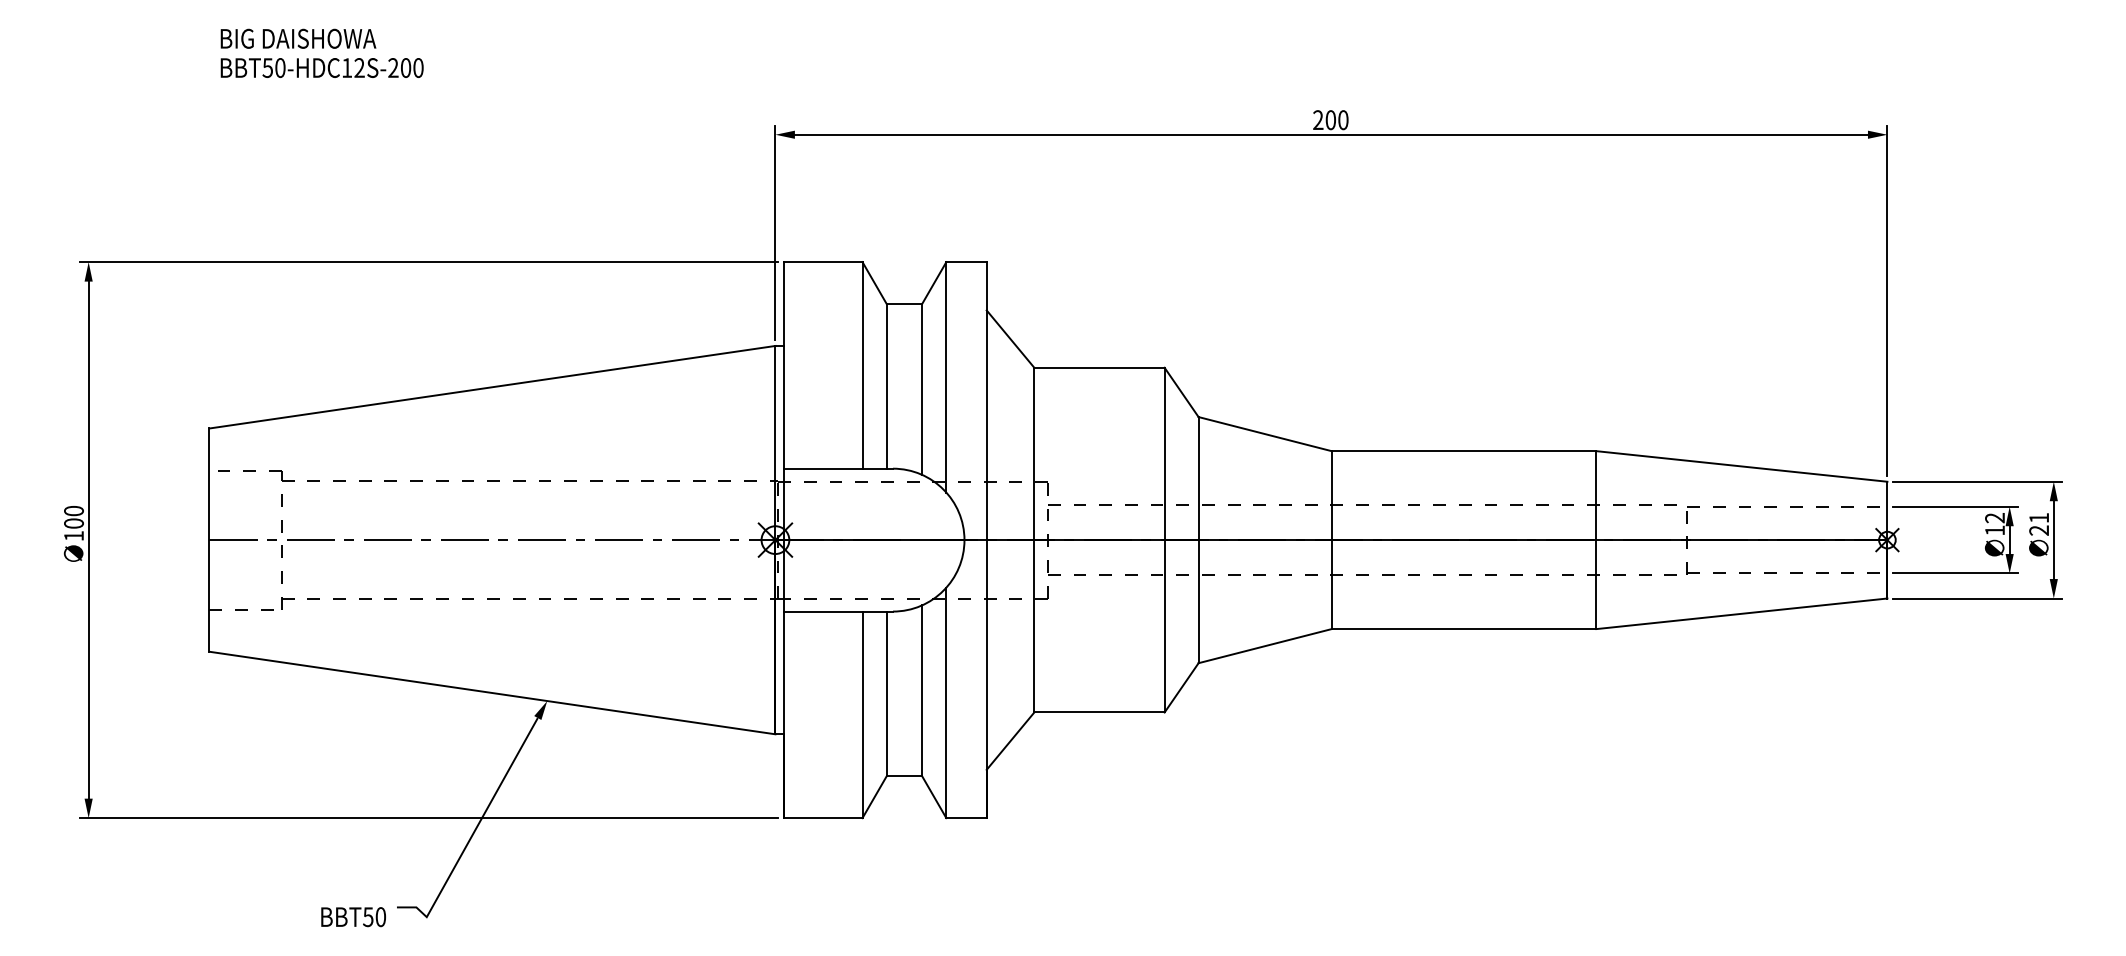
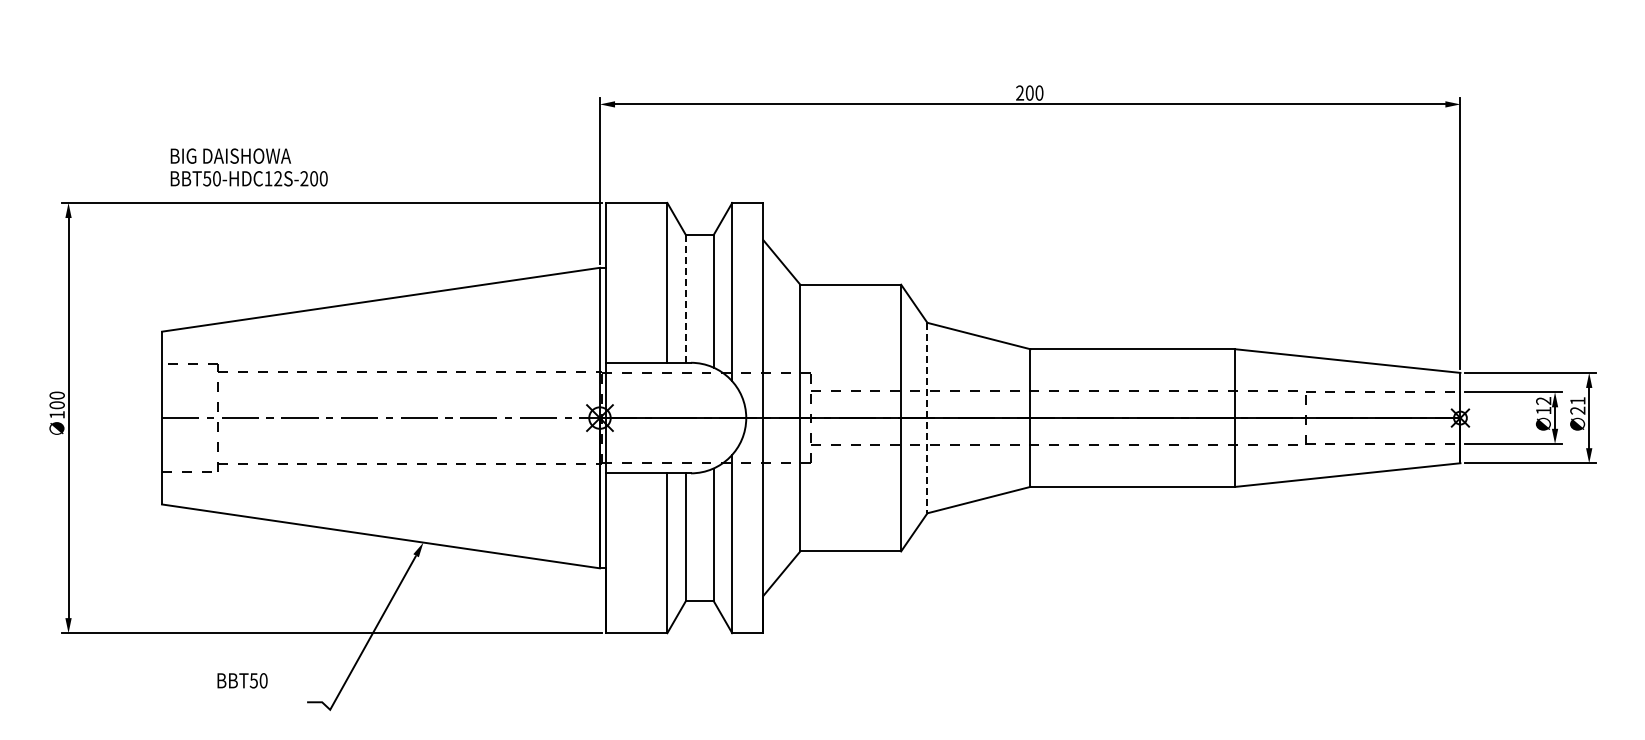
text: (321, 53) -> (248, 167), moved
line: (887, 386) -> (686, 299), solid -> dashed
line: (1198, 540) -> (927, 418), solid -> dashed
text: (353, 916) -> (242, 680), moved

